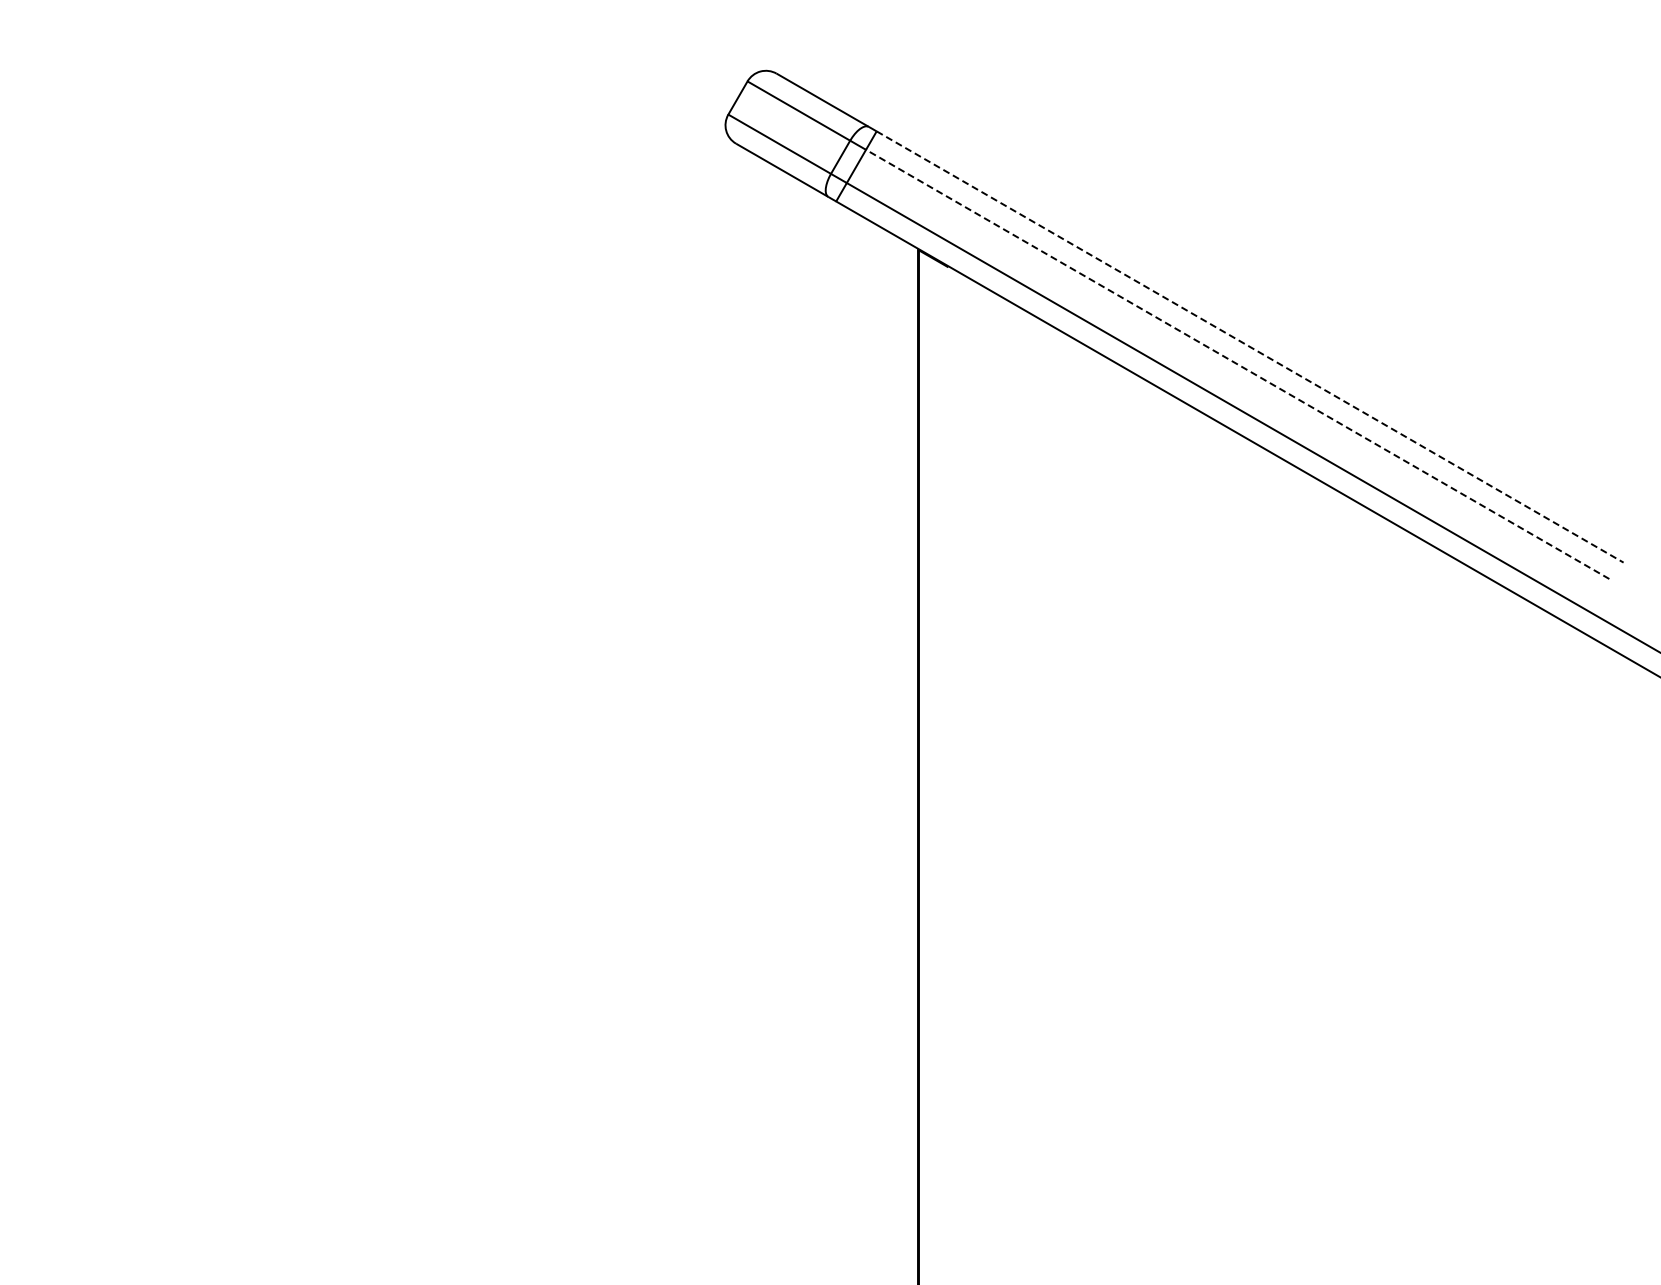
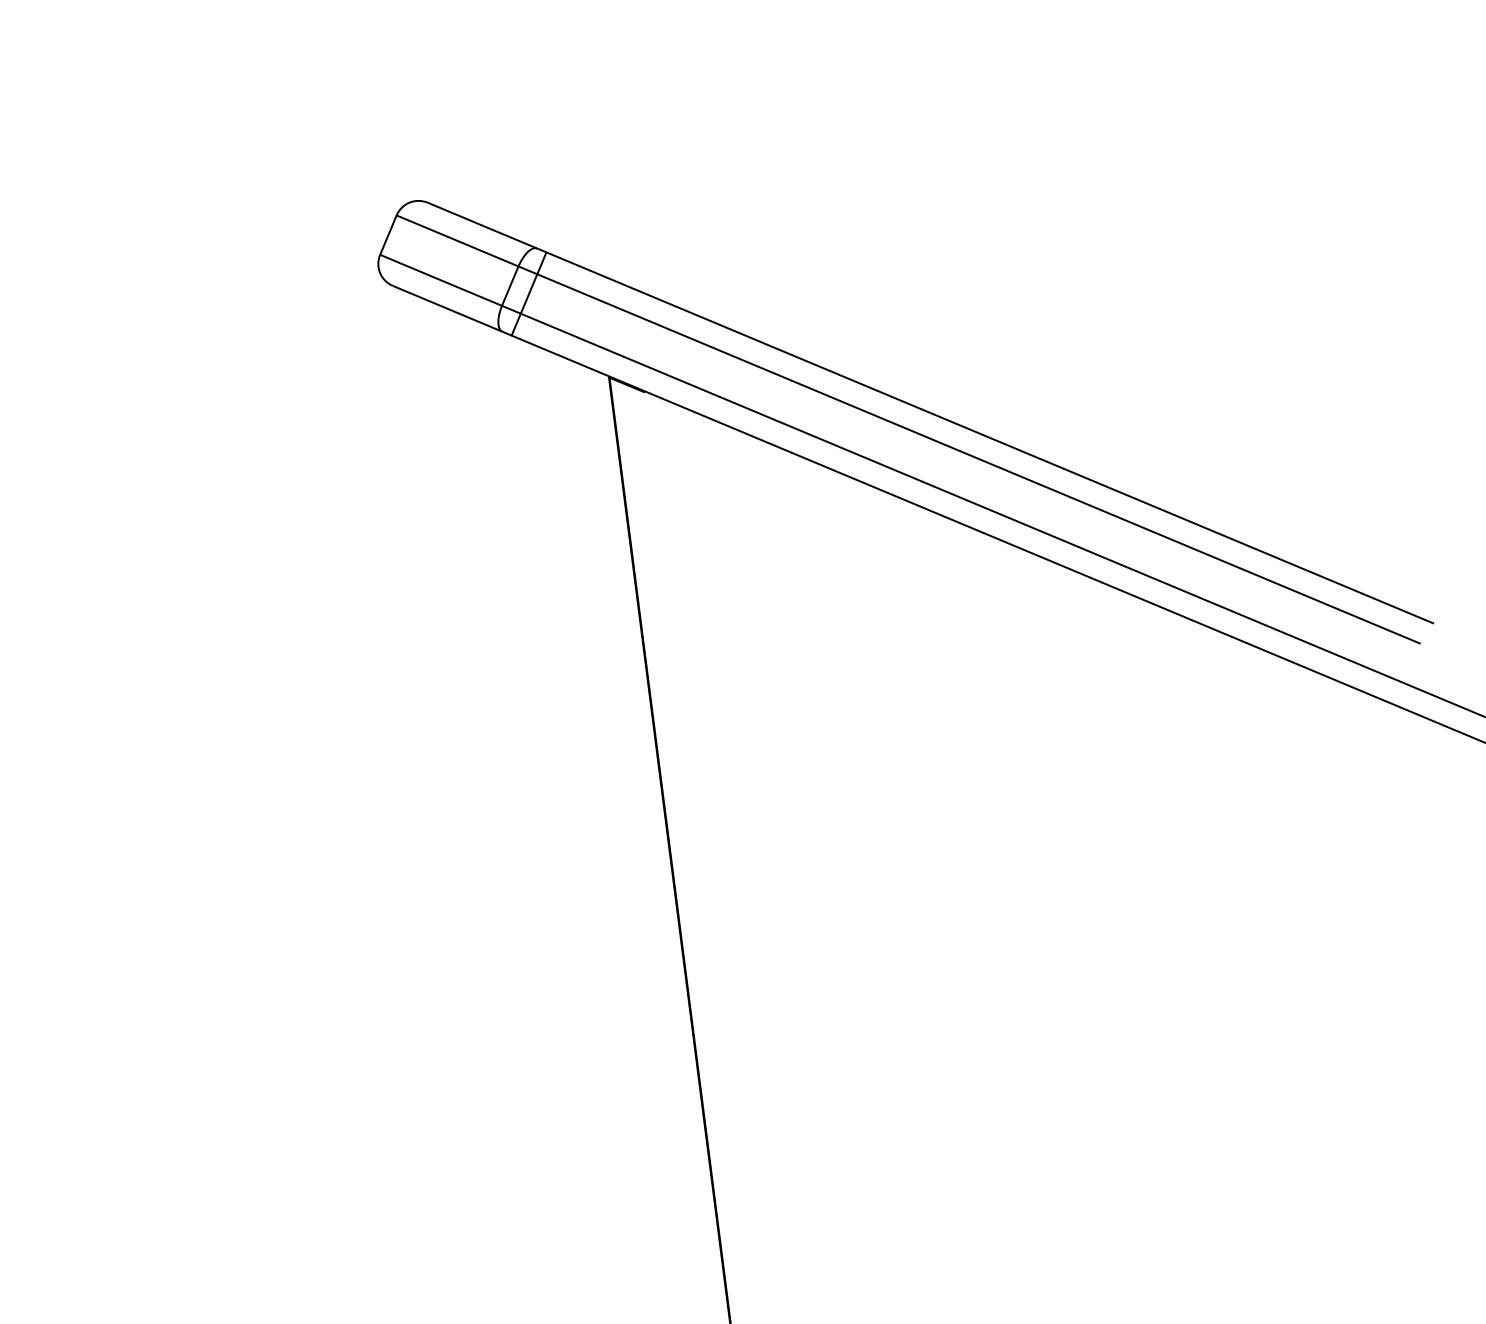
line: (1250, 347) -> (990, 438), dashed -> solid
line: (1237, 364) -> (978, 458), dashed -> solid

